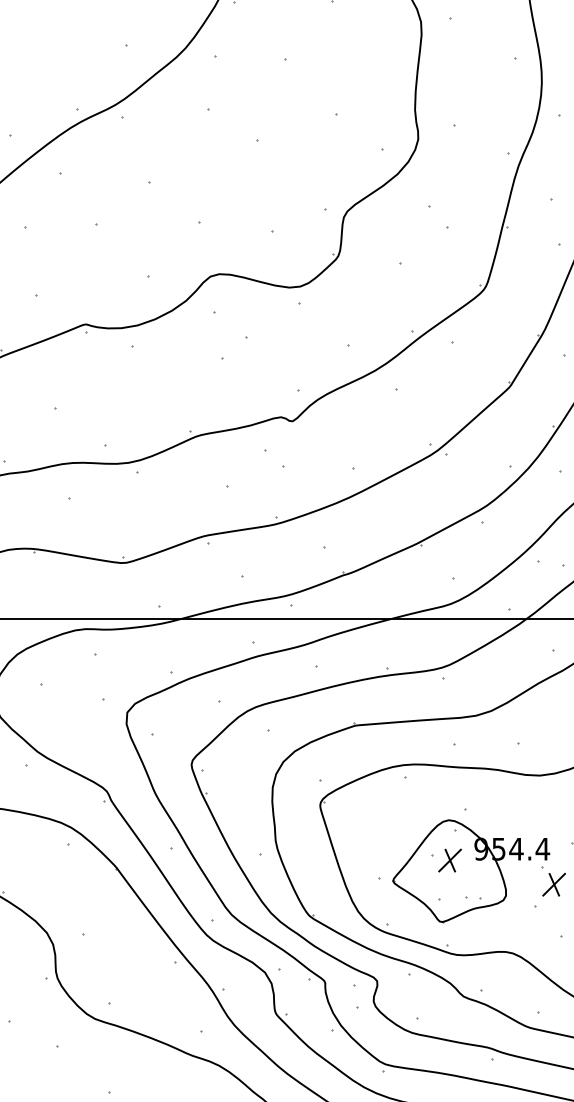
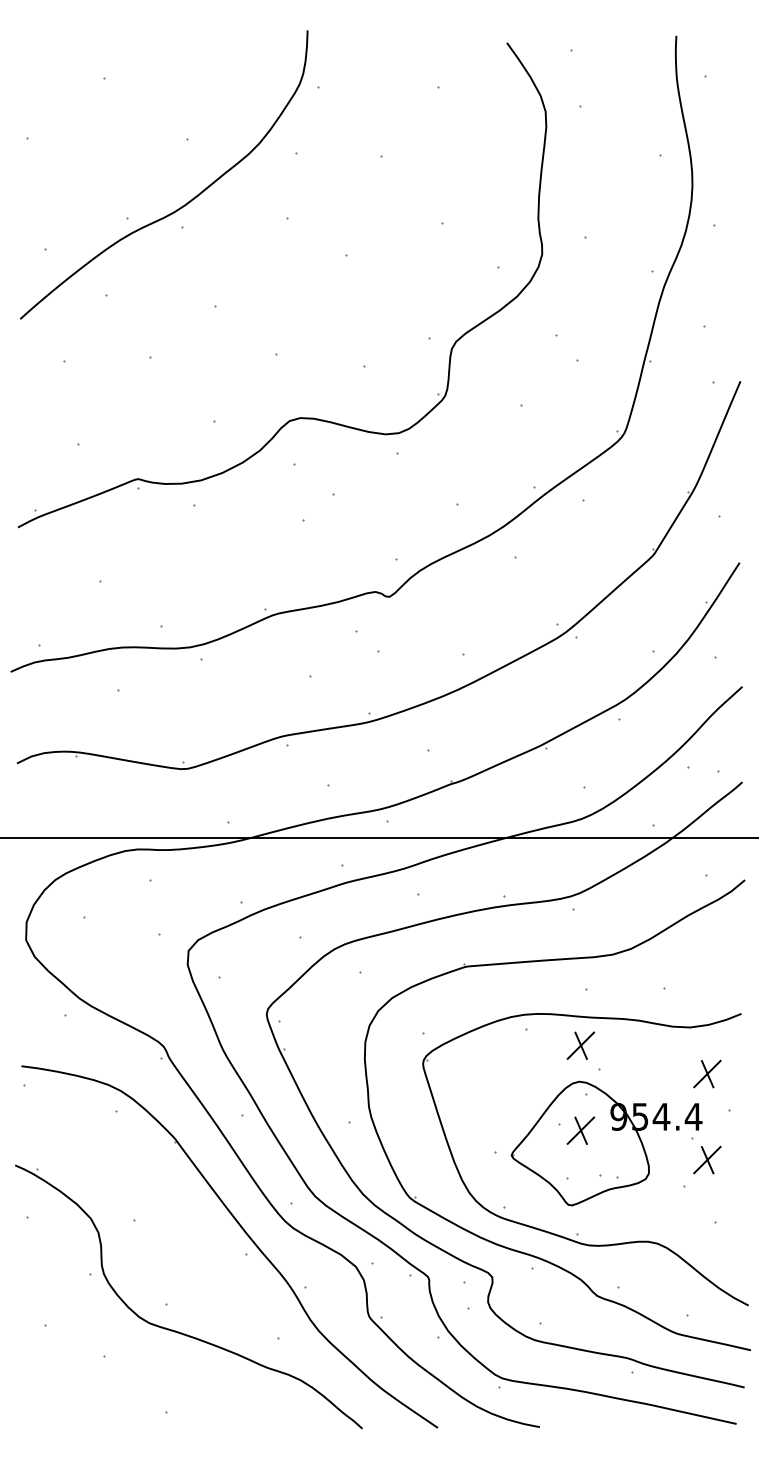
part: (449, 790) -> (580, 1045), added
part: (554, 813) -> (707, 1073), added

